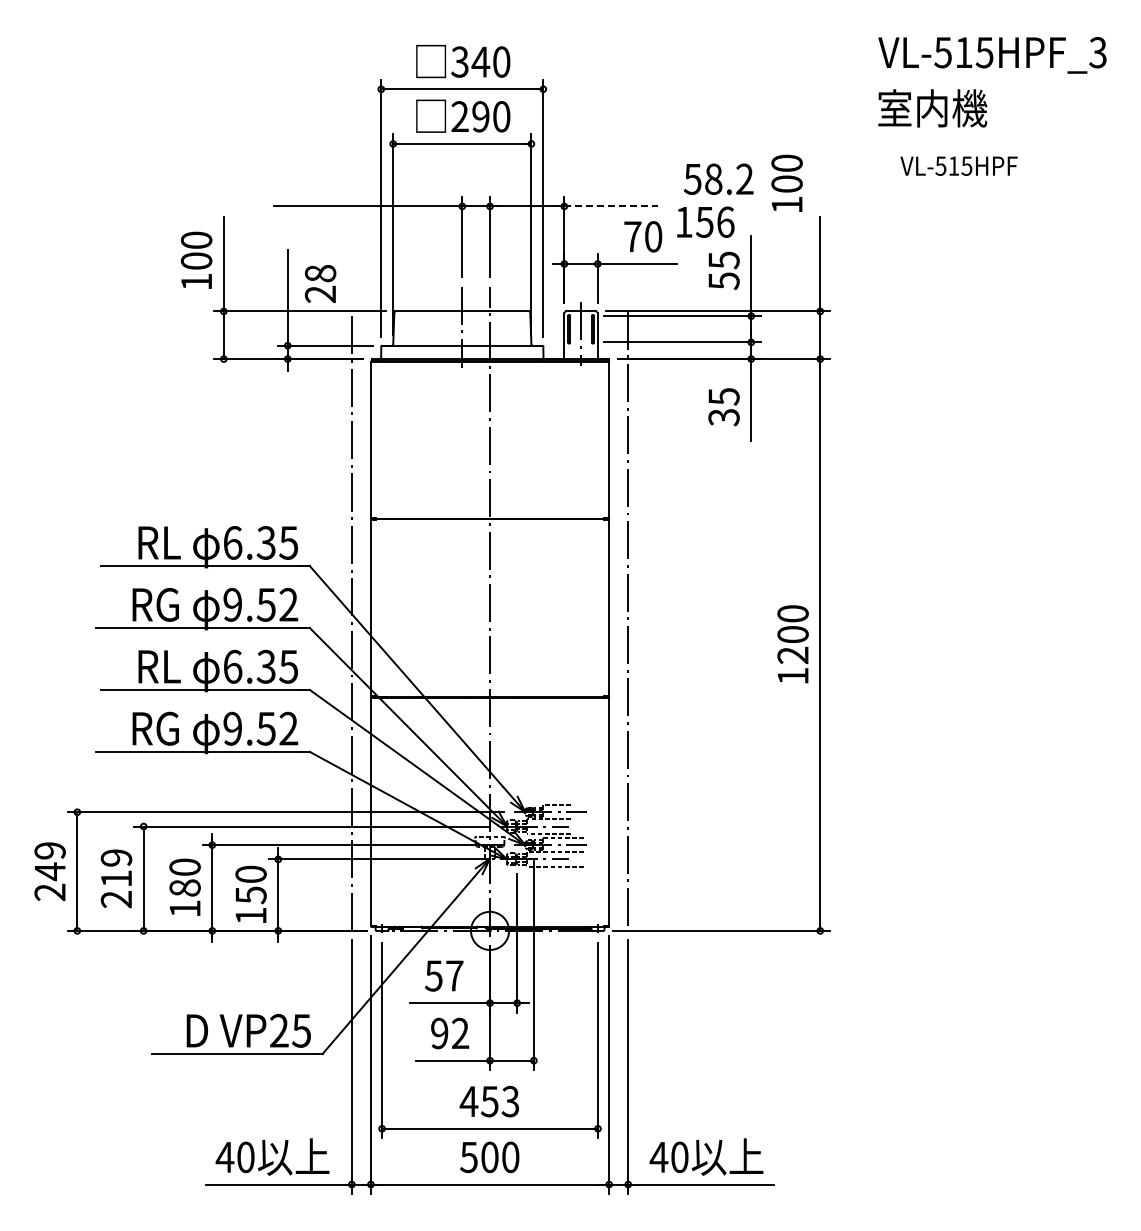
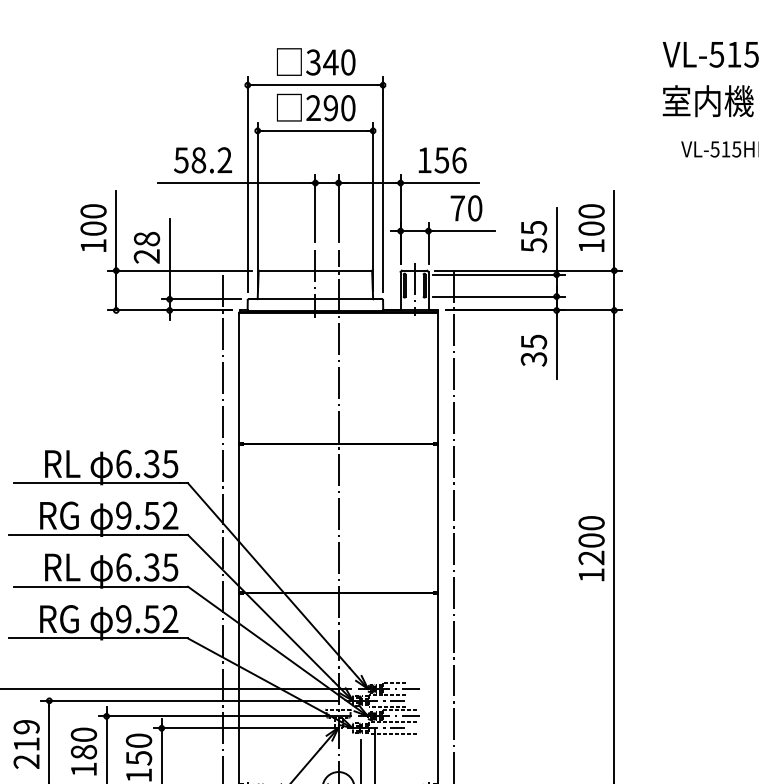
text: (718, 178) -> (202, 159), moved
text: (786, 182) -> (591, 227), moved
line: (611, 206) -> (439, 183), dashed -> solid
text: (705, 221) -> (442, 159), moved
text: (320, 283) -> (146, 247), moved

